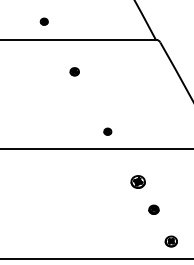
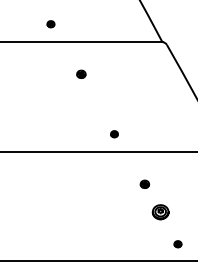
part: (137, 180) -> (144, 183), size x0.62
part: (153, 209) -> (160, 212), size x1.67
part: (170, 241) -> (177, 244), size x0.62

